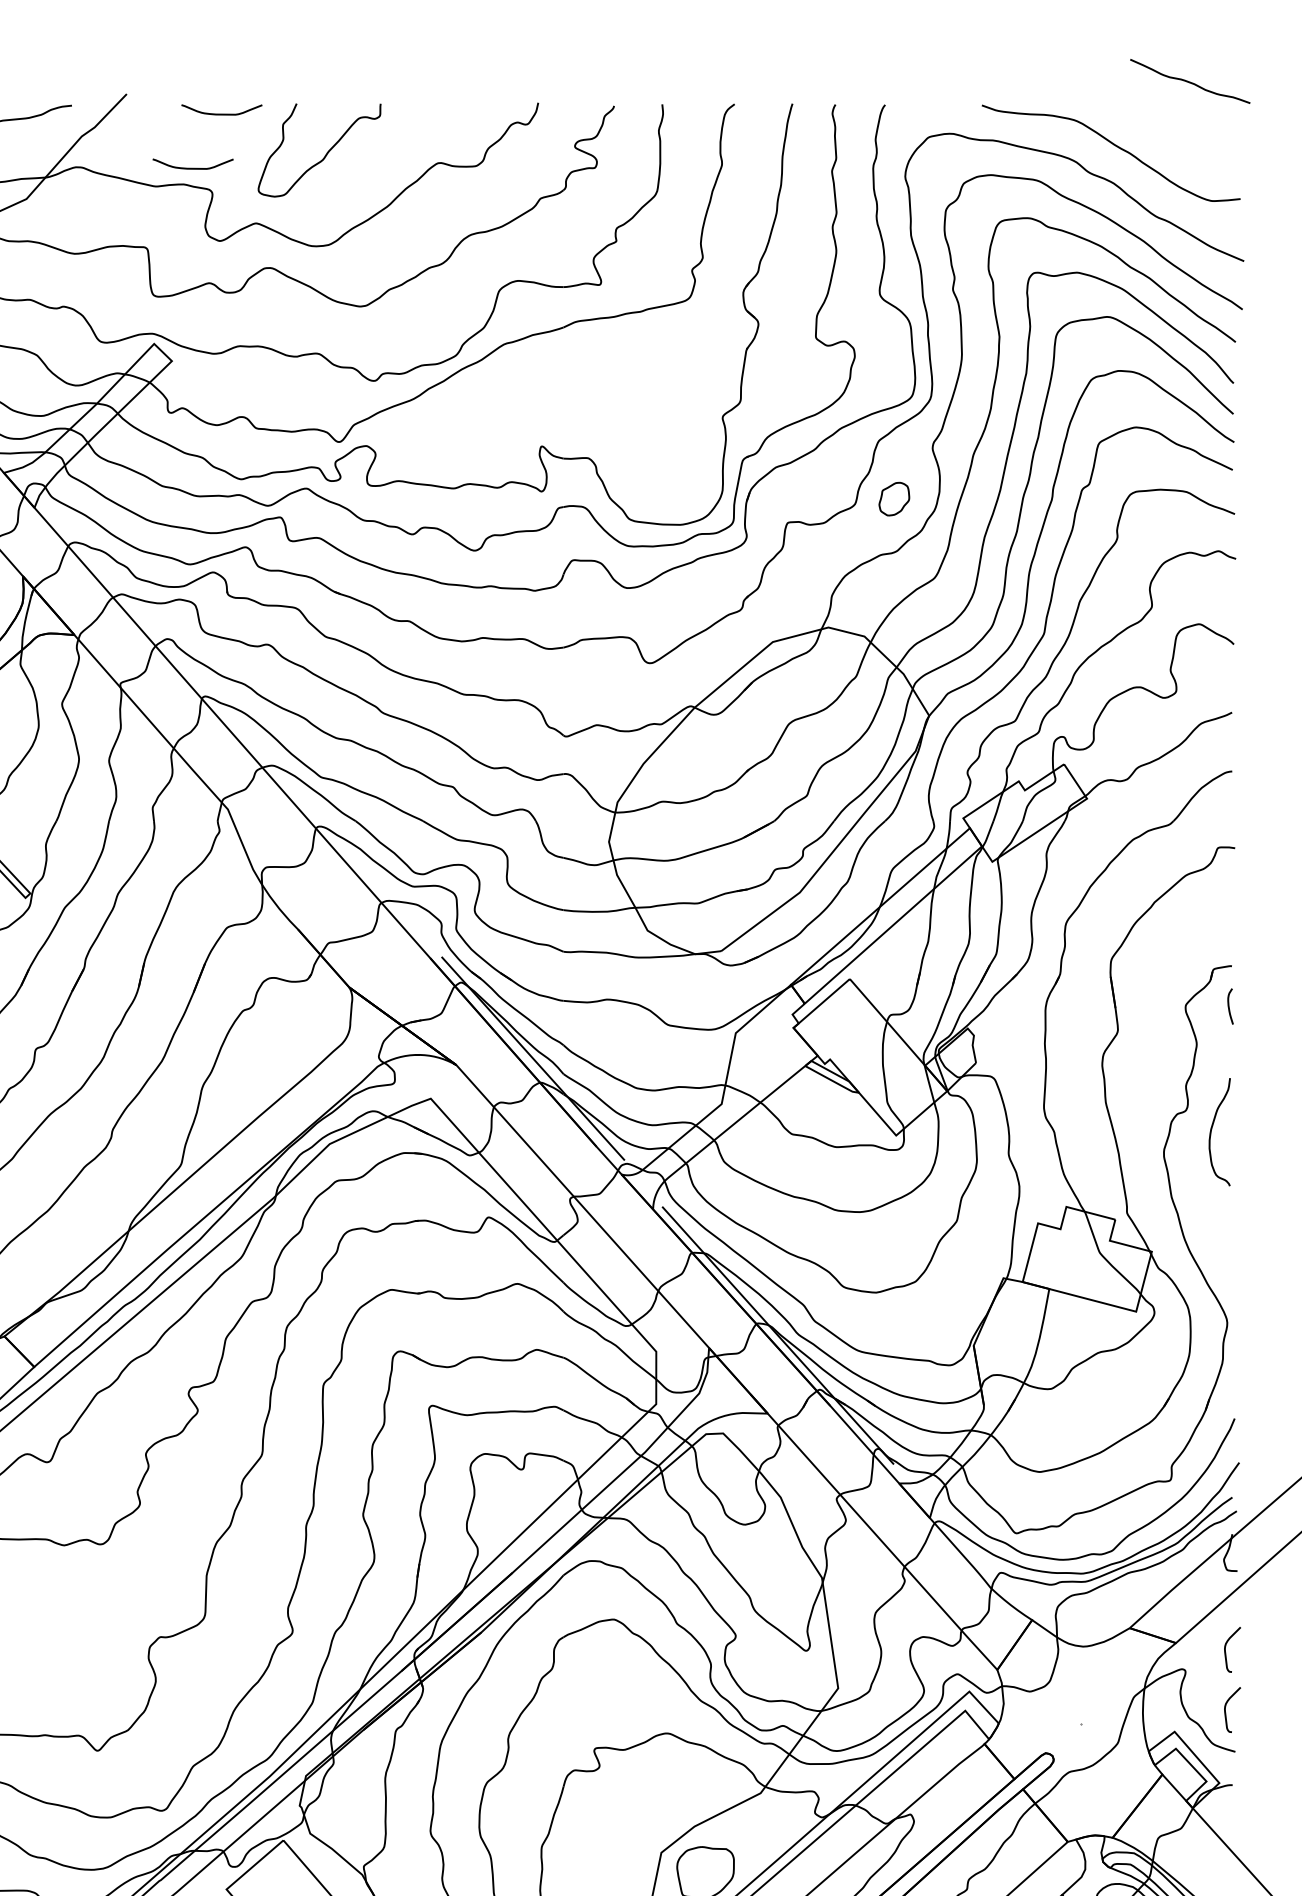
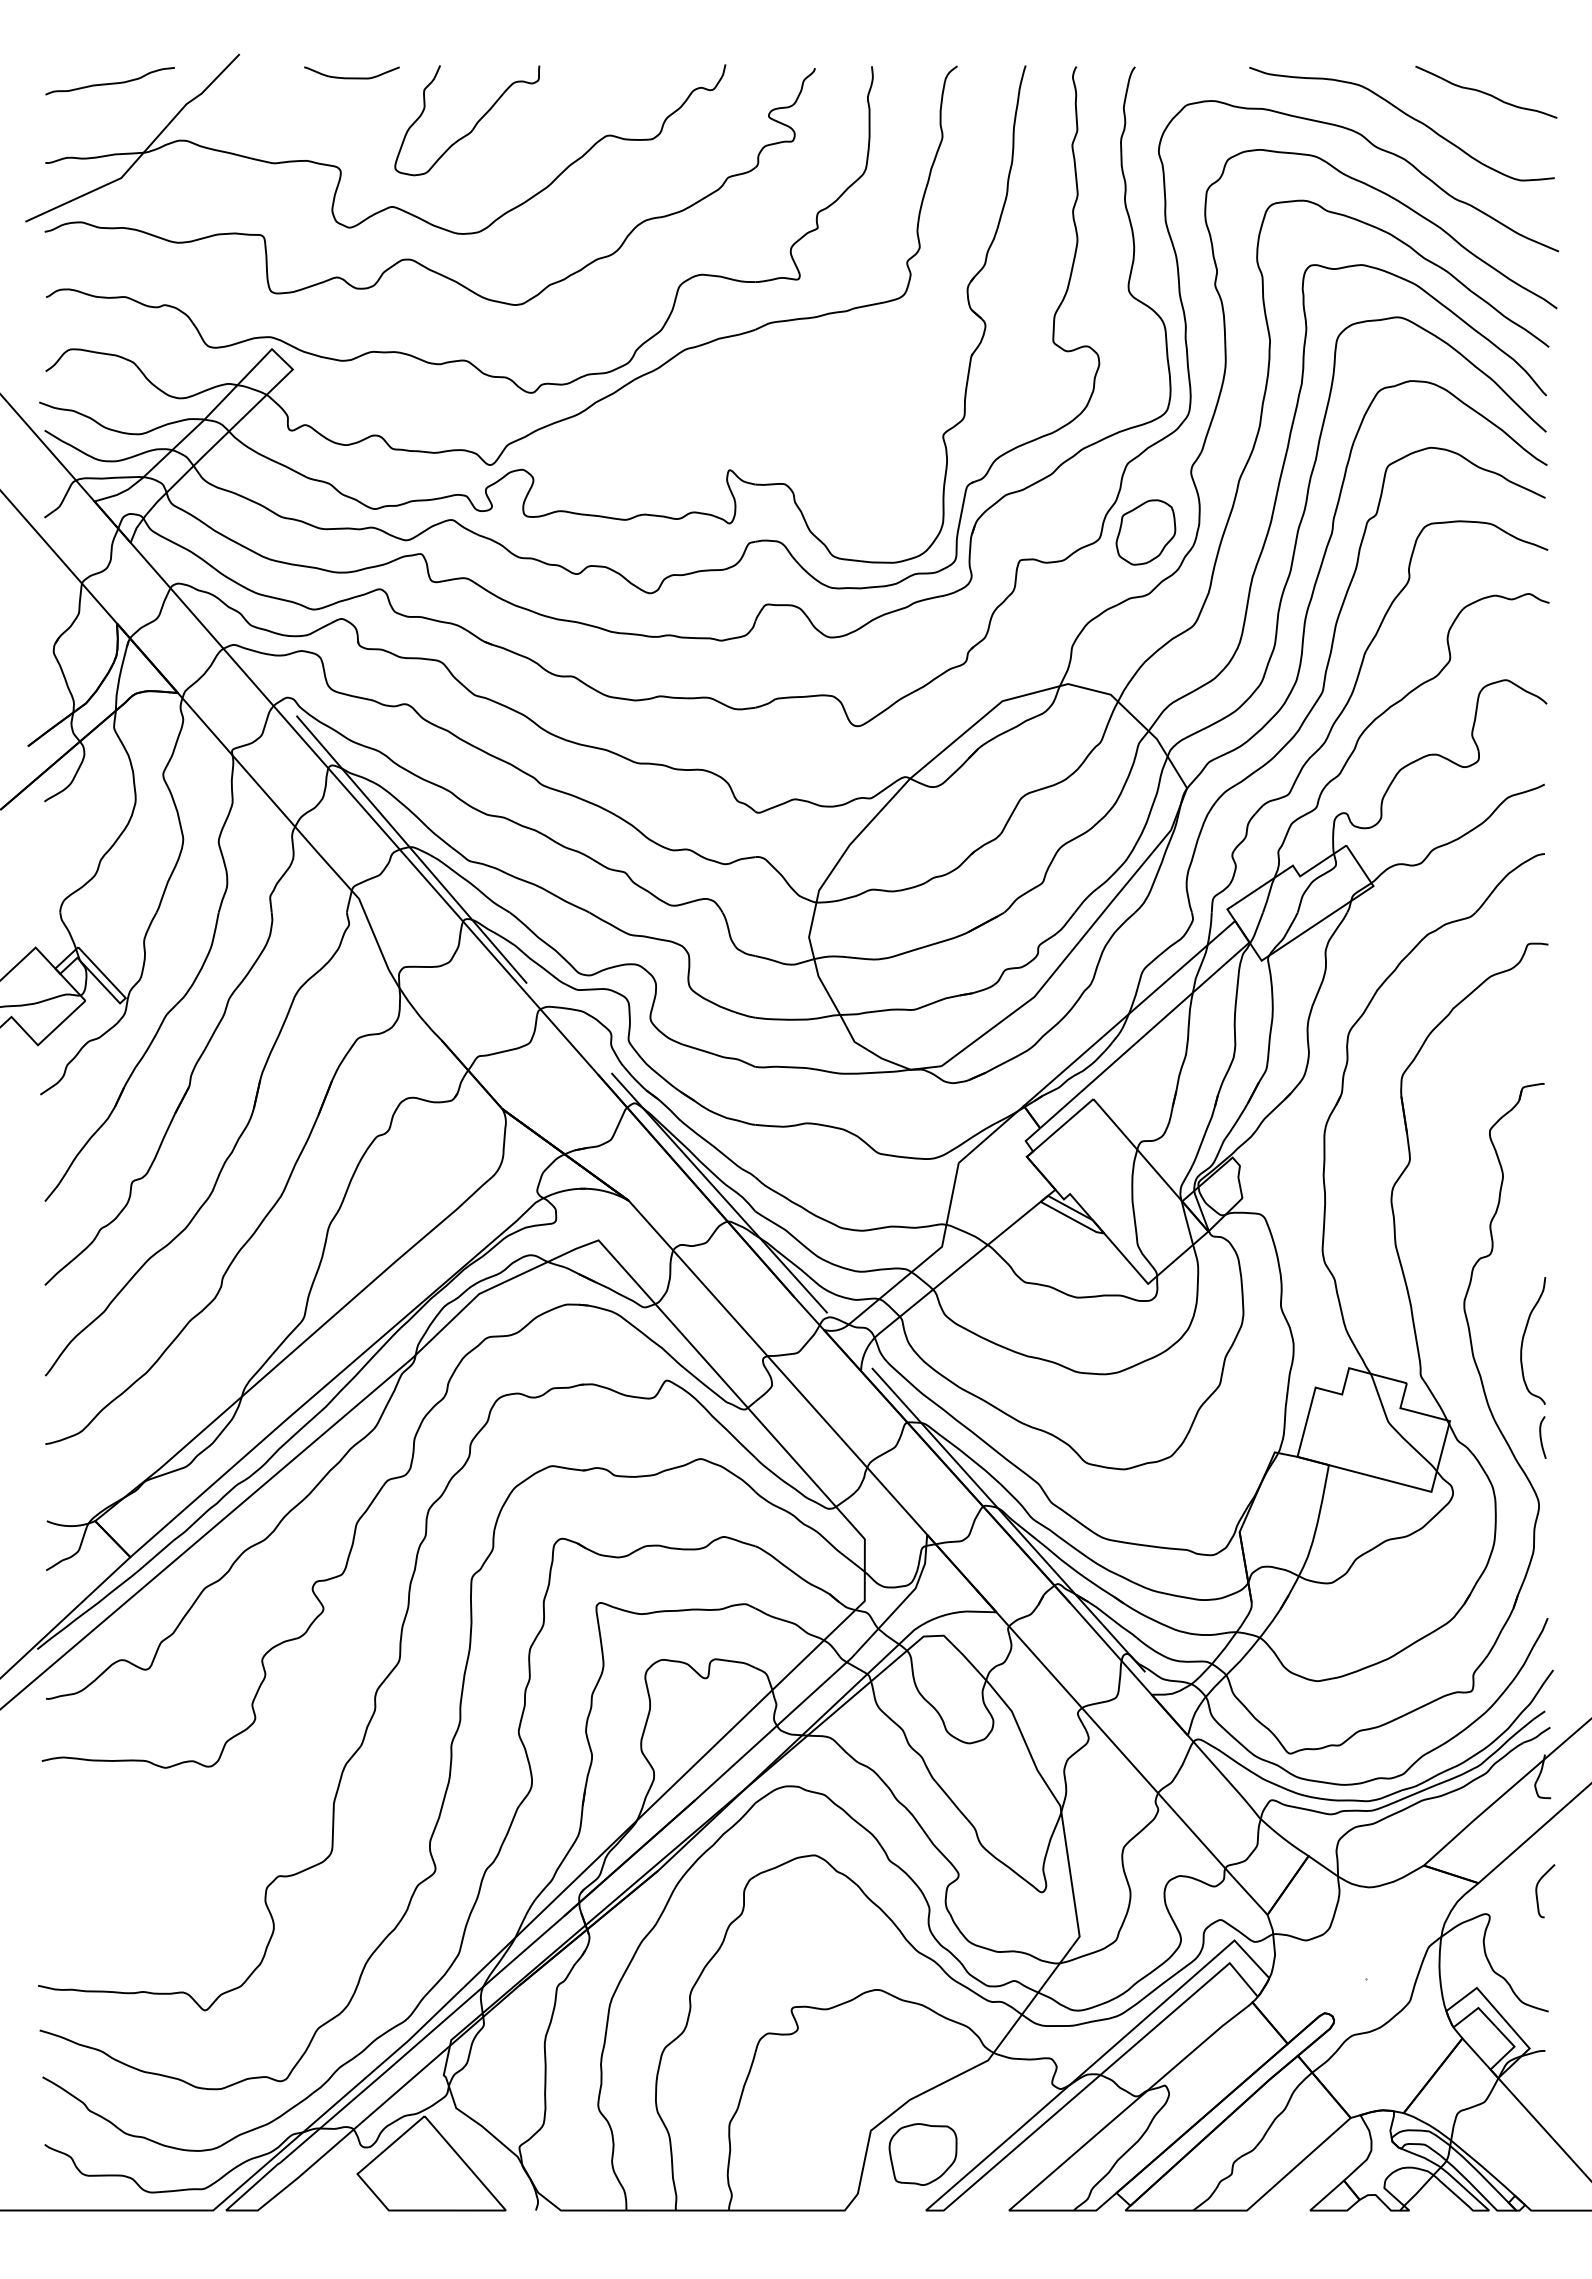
curve: (1190, 81) -> (1486, 92), moved
curve: (192, 168) -> (317, 141), removed
part: (893, 499) -> (1145, 532), size x1.67
line: (272, 767) -> (411, 849), added
curve: (1229, 1006) -> (1541, 1437), moved
curve: (1212, 1128) -> (1524, 1336), moved
curve: (1225, 1710) -> (1537, 1962), removed

